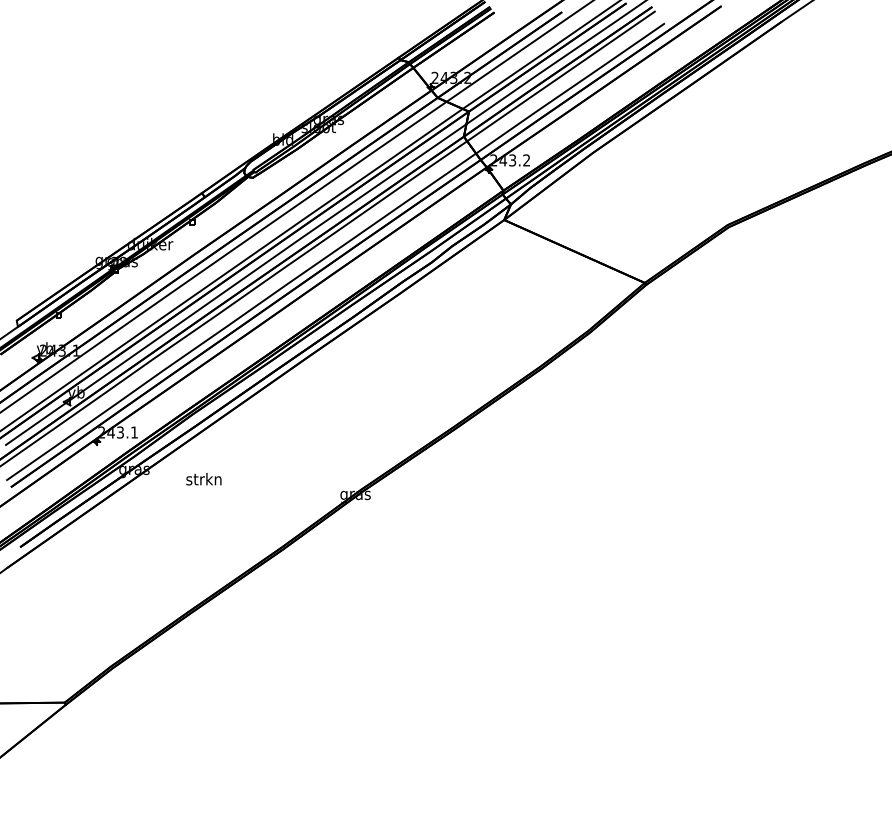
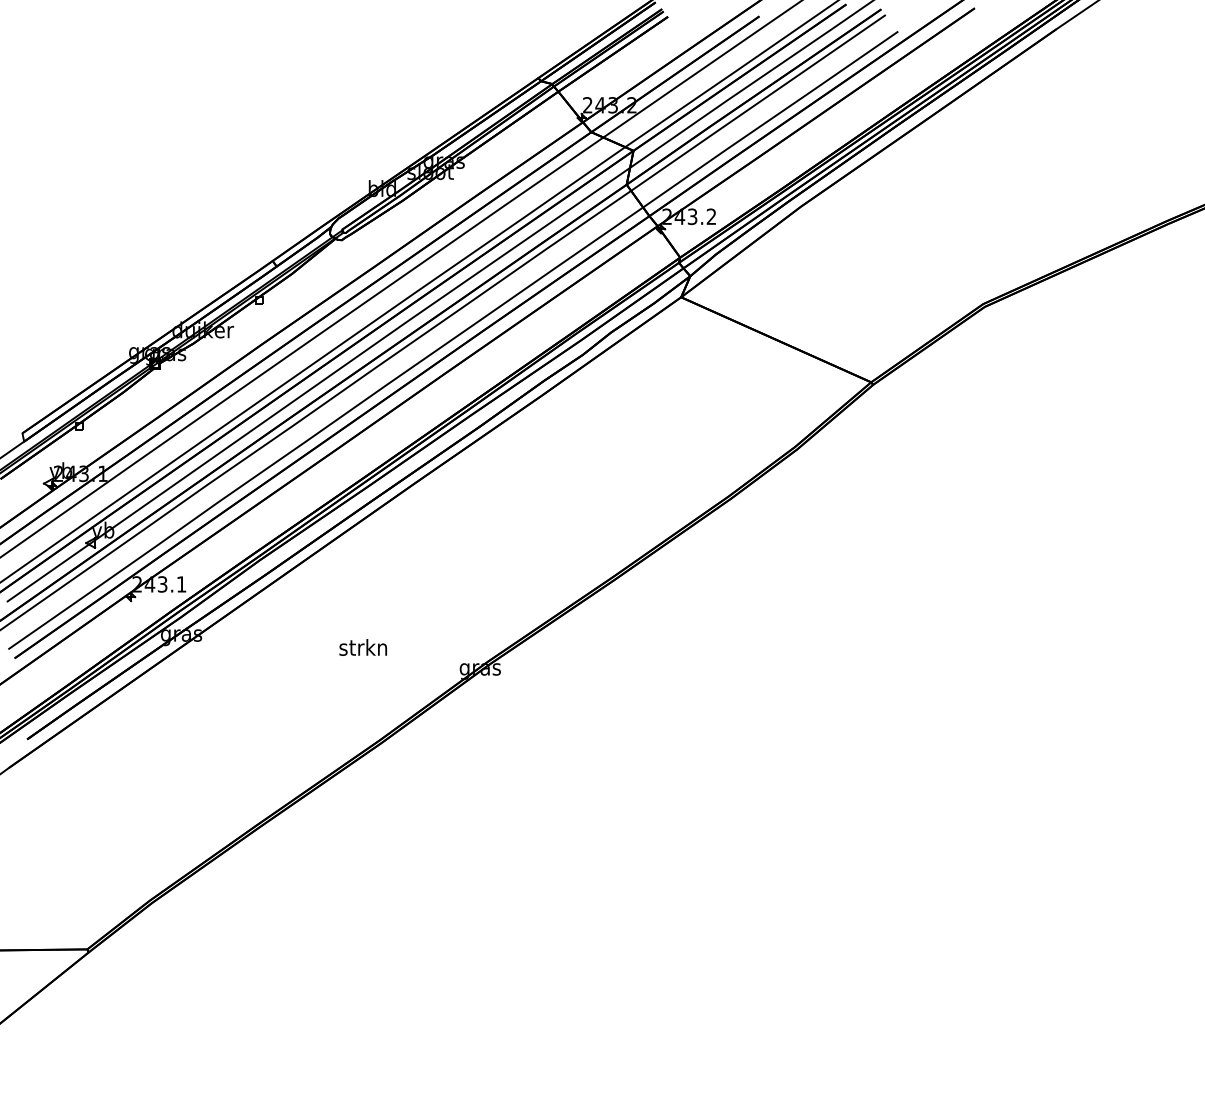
text: (203, 479) -> (362, 647), moved

